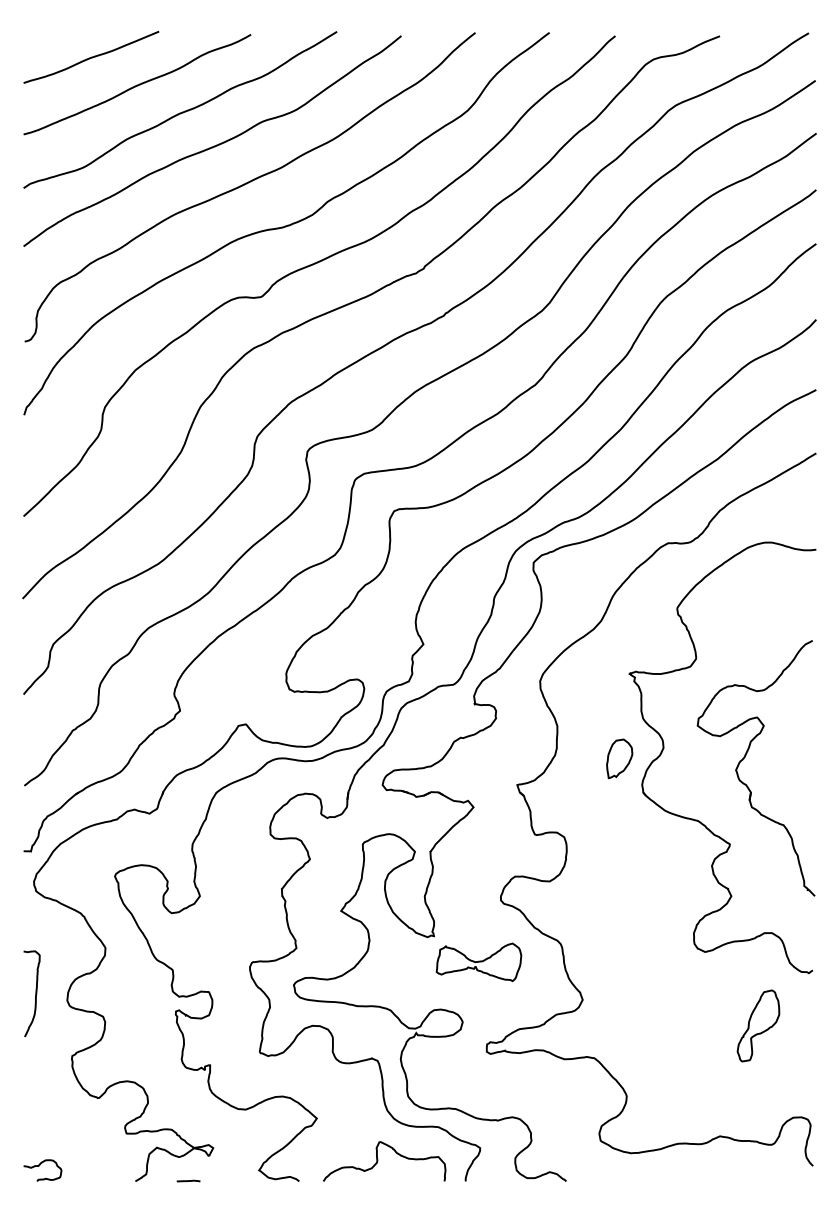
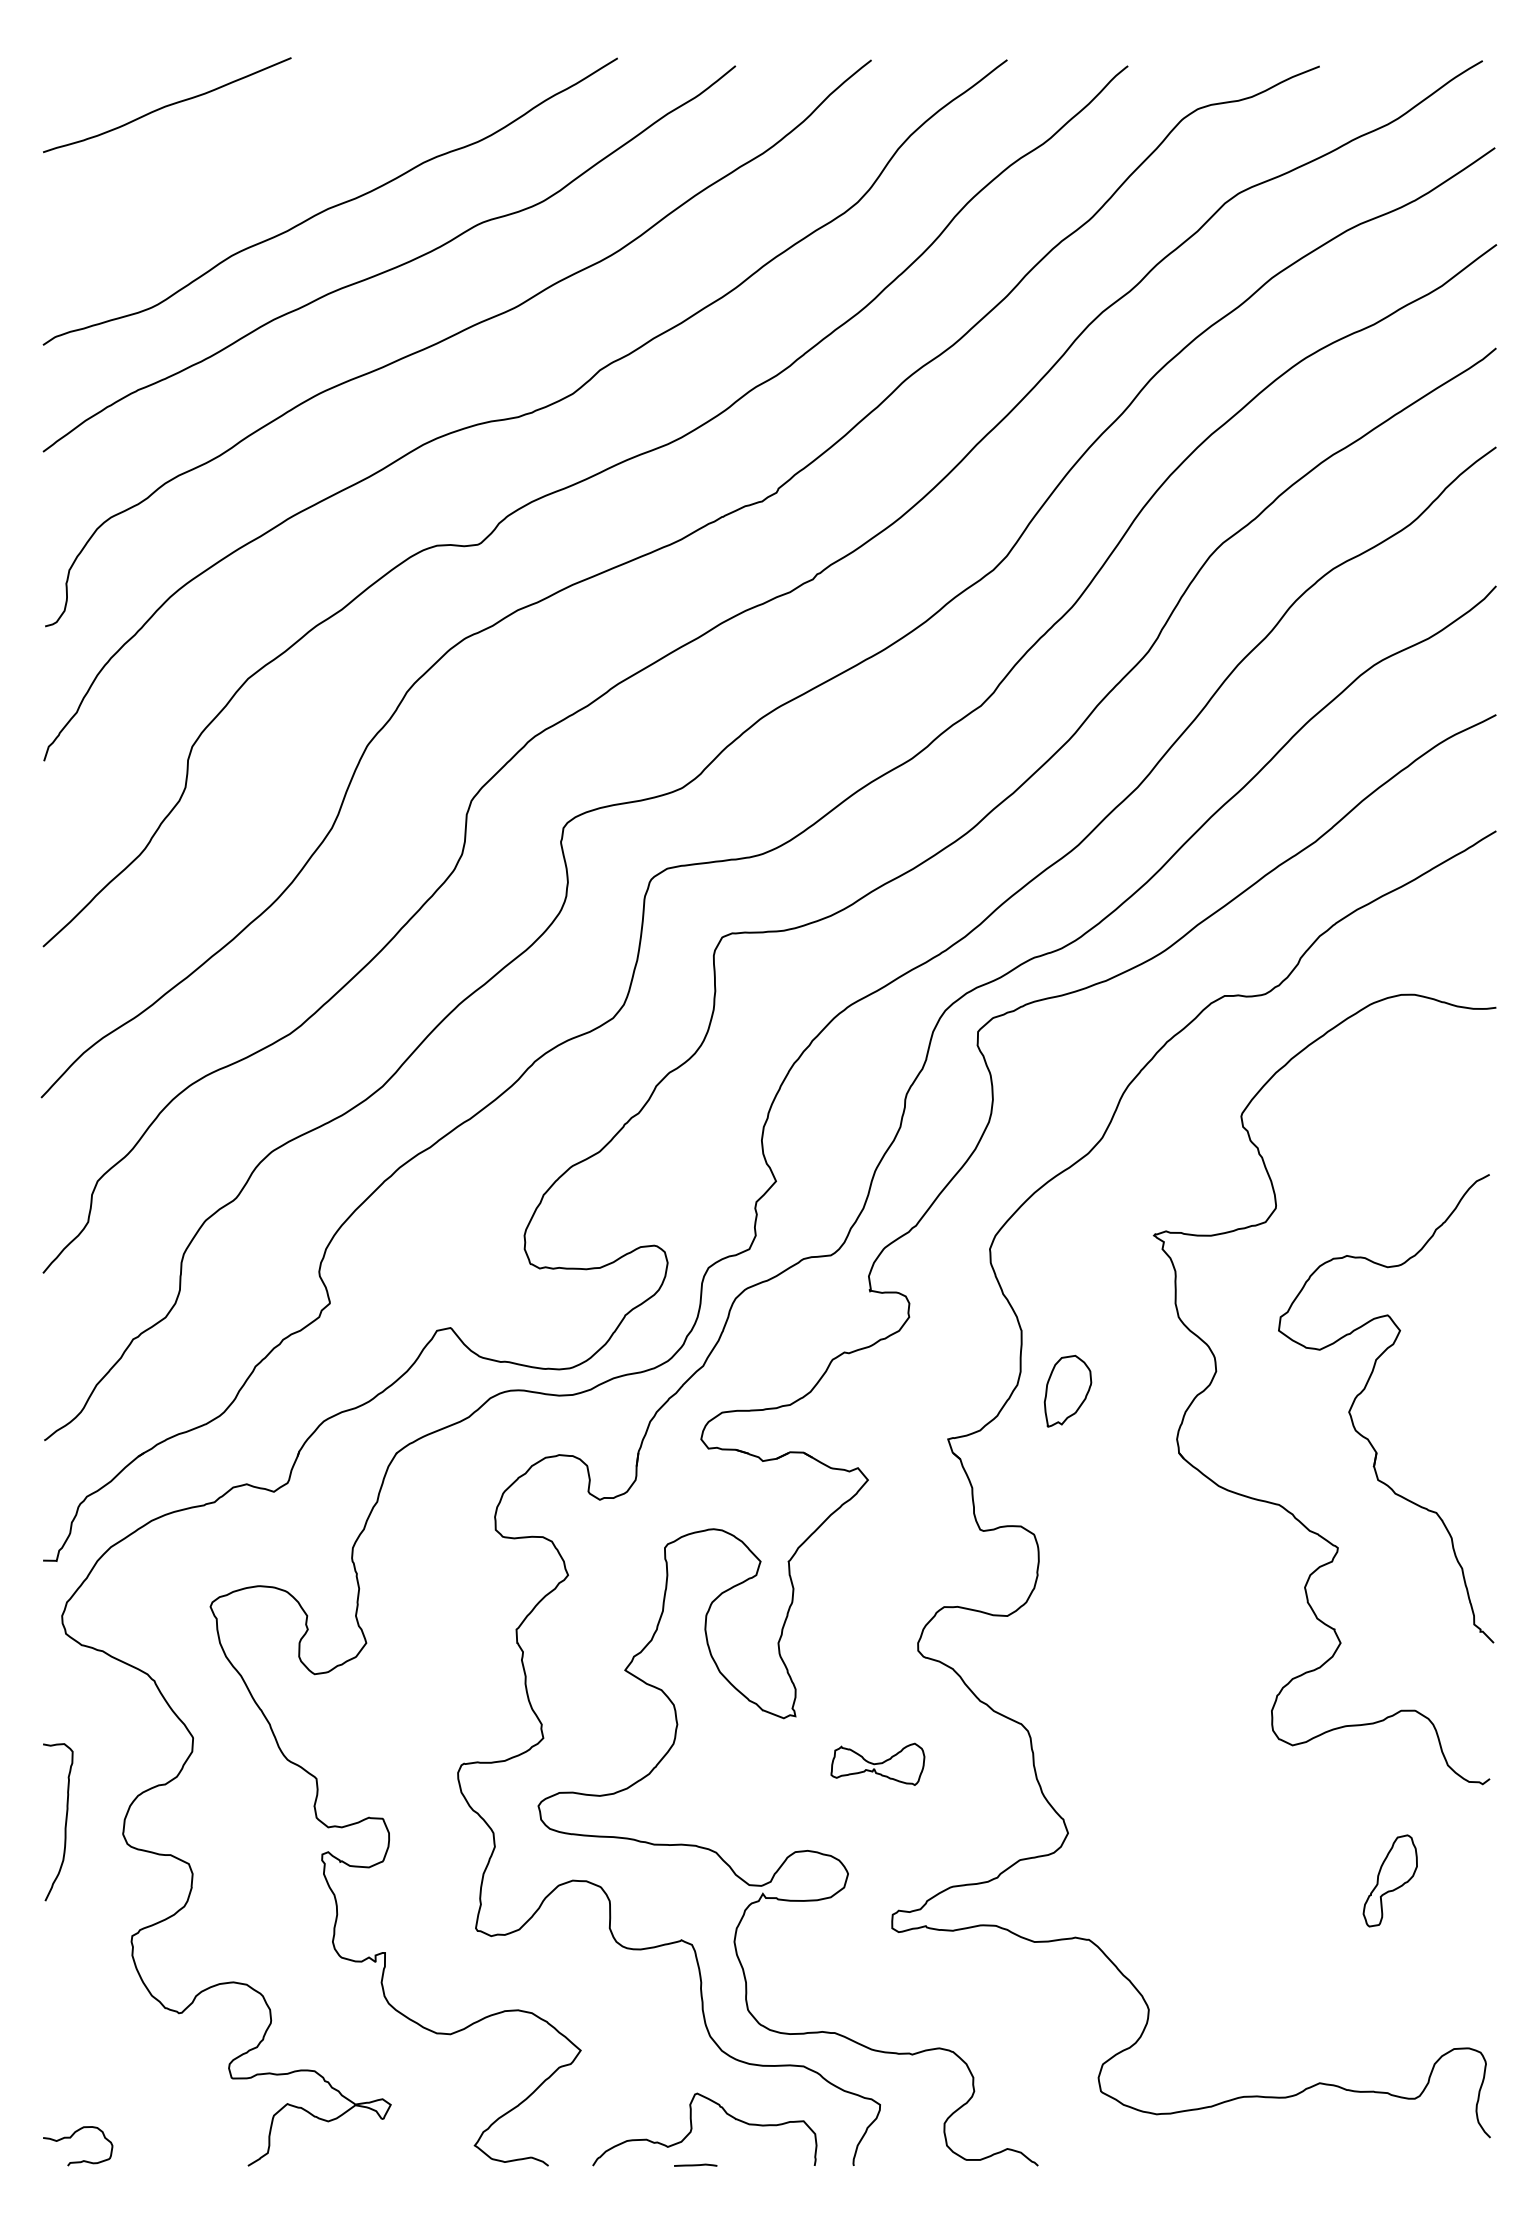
curve: (137, 84) -> (251, 154), removed
part: (619, 758) -> (1067, 1390), moved
part: (478, 962) -> (876, 1764), size x0.6
part: (758, 1025) -> (1390, 1880), size x0.7
line: (188, 1180) -> (695, 2164), moved

